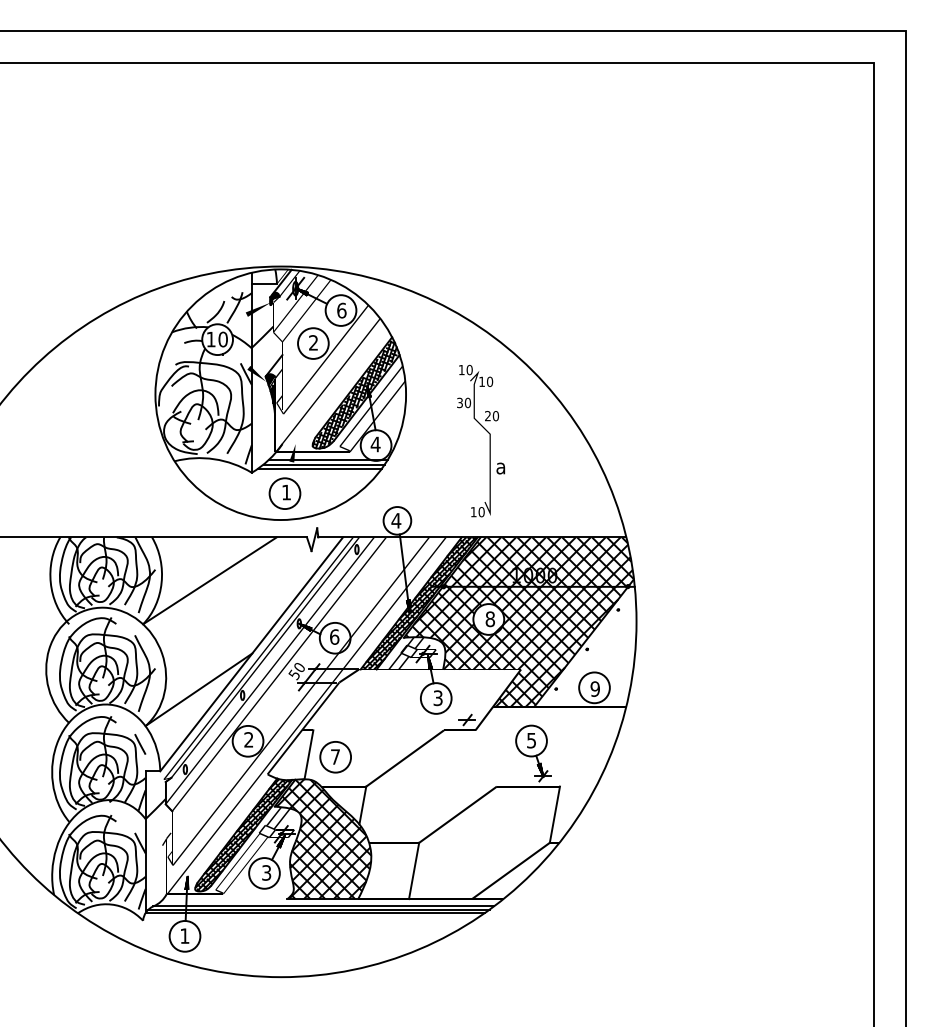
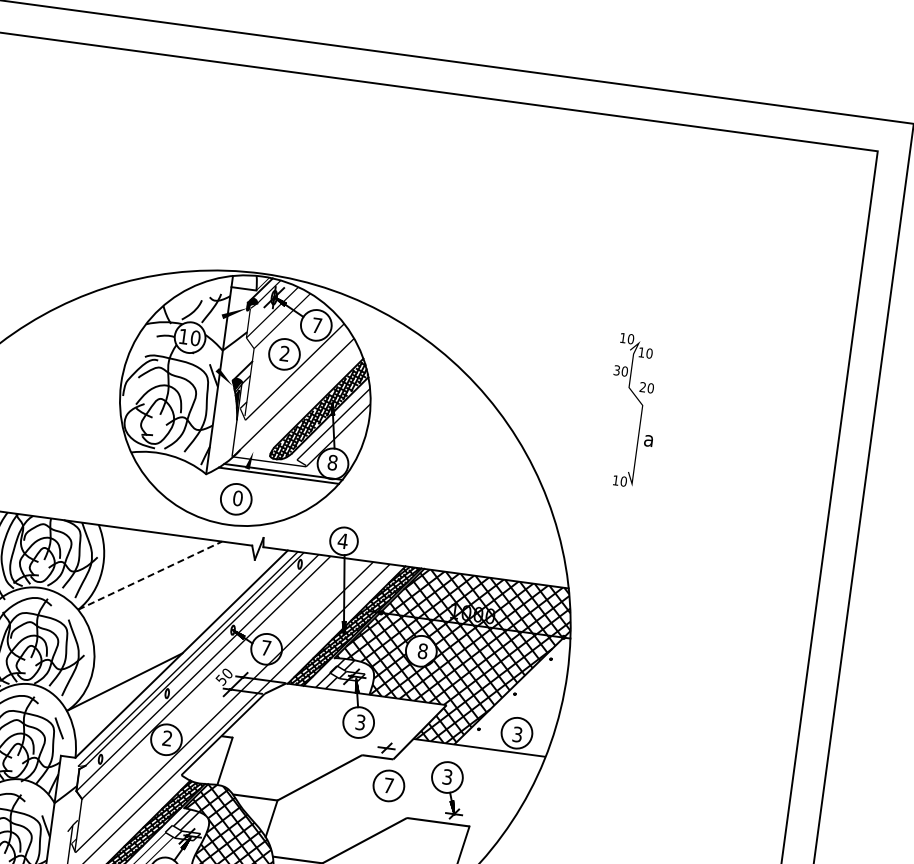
text: (341, 310) -> (316, 325), 6 -> 7
text: (481, 440) -> (633, 410), moved
text: (375, 444) -> (332, 462), 4 -> 8
line: (319, 468) -> (273, 479), removed
text: (286, 492) -> (237, 498), 1 -> 0
line: (209, 580) -> (149, 575), solid -> dashed
text: (334, 636) -> (266, 647), 6 -> 7
text: (594, 688) -> (516, 733), 9 -> 3
text: (531, 739) -> (447, 775), 5 -> 3
part: (335, 757) -> (388, 786), moved

